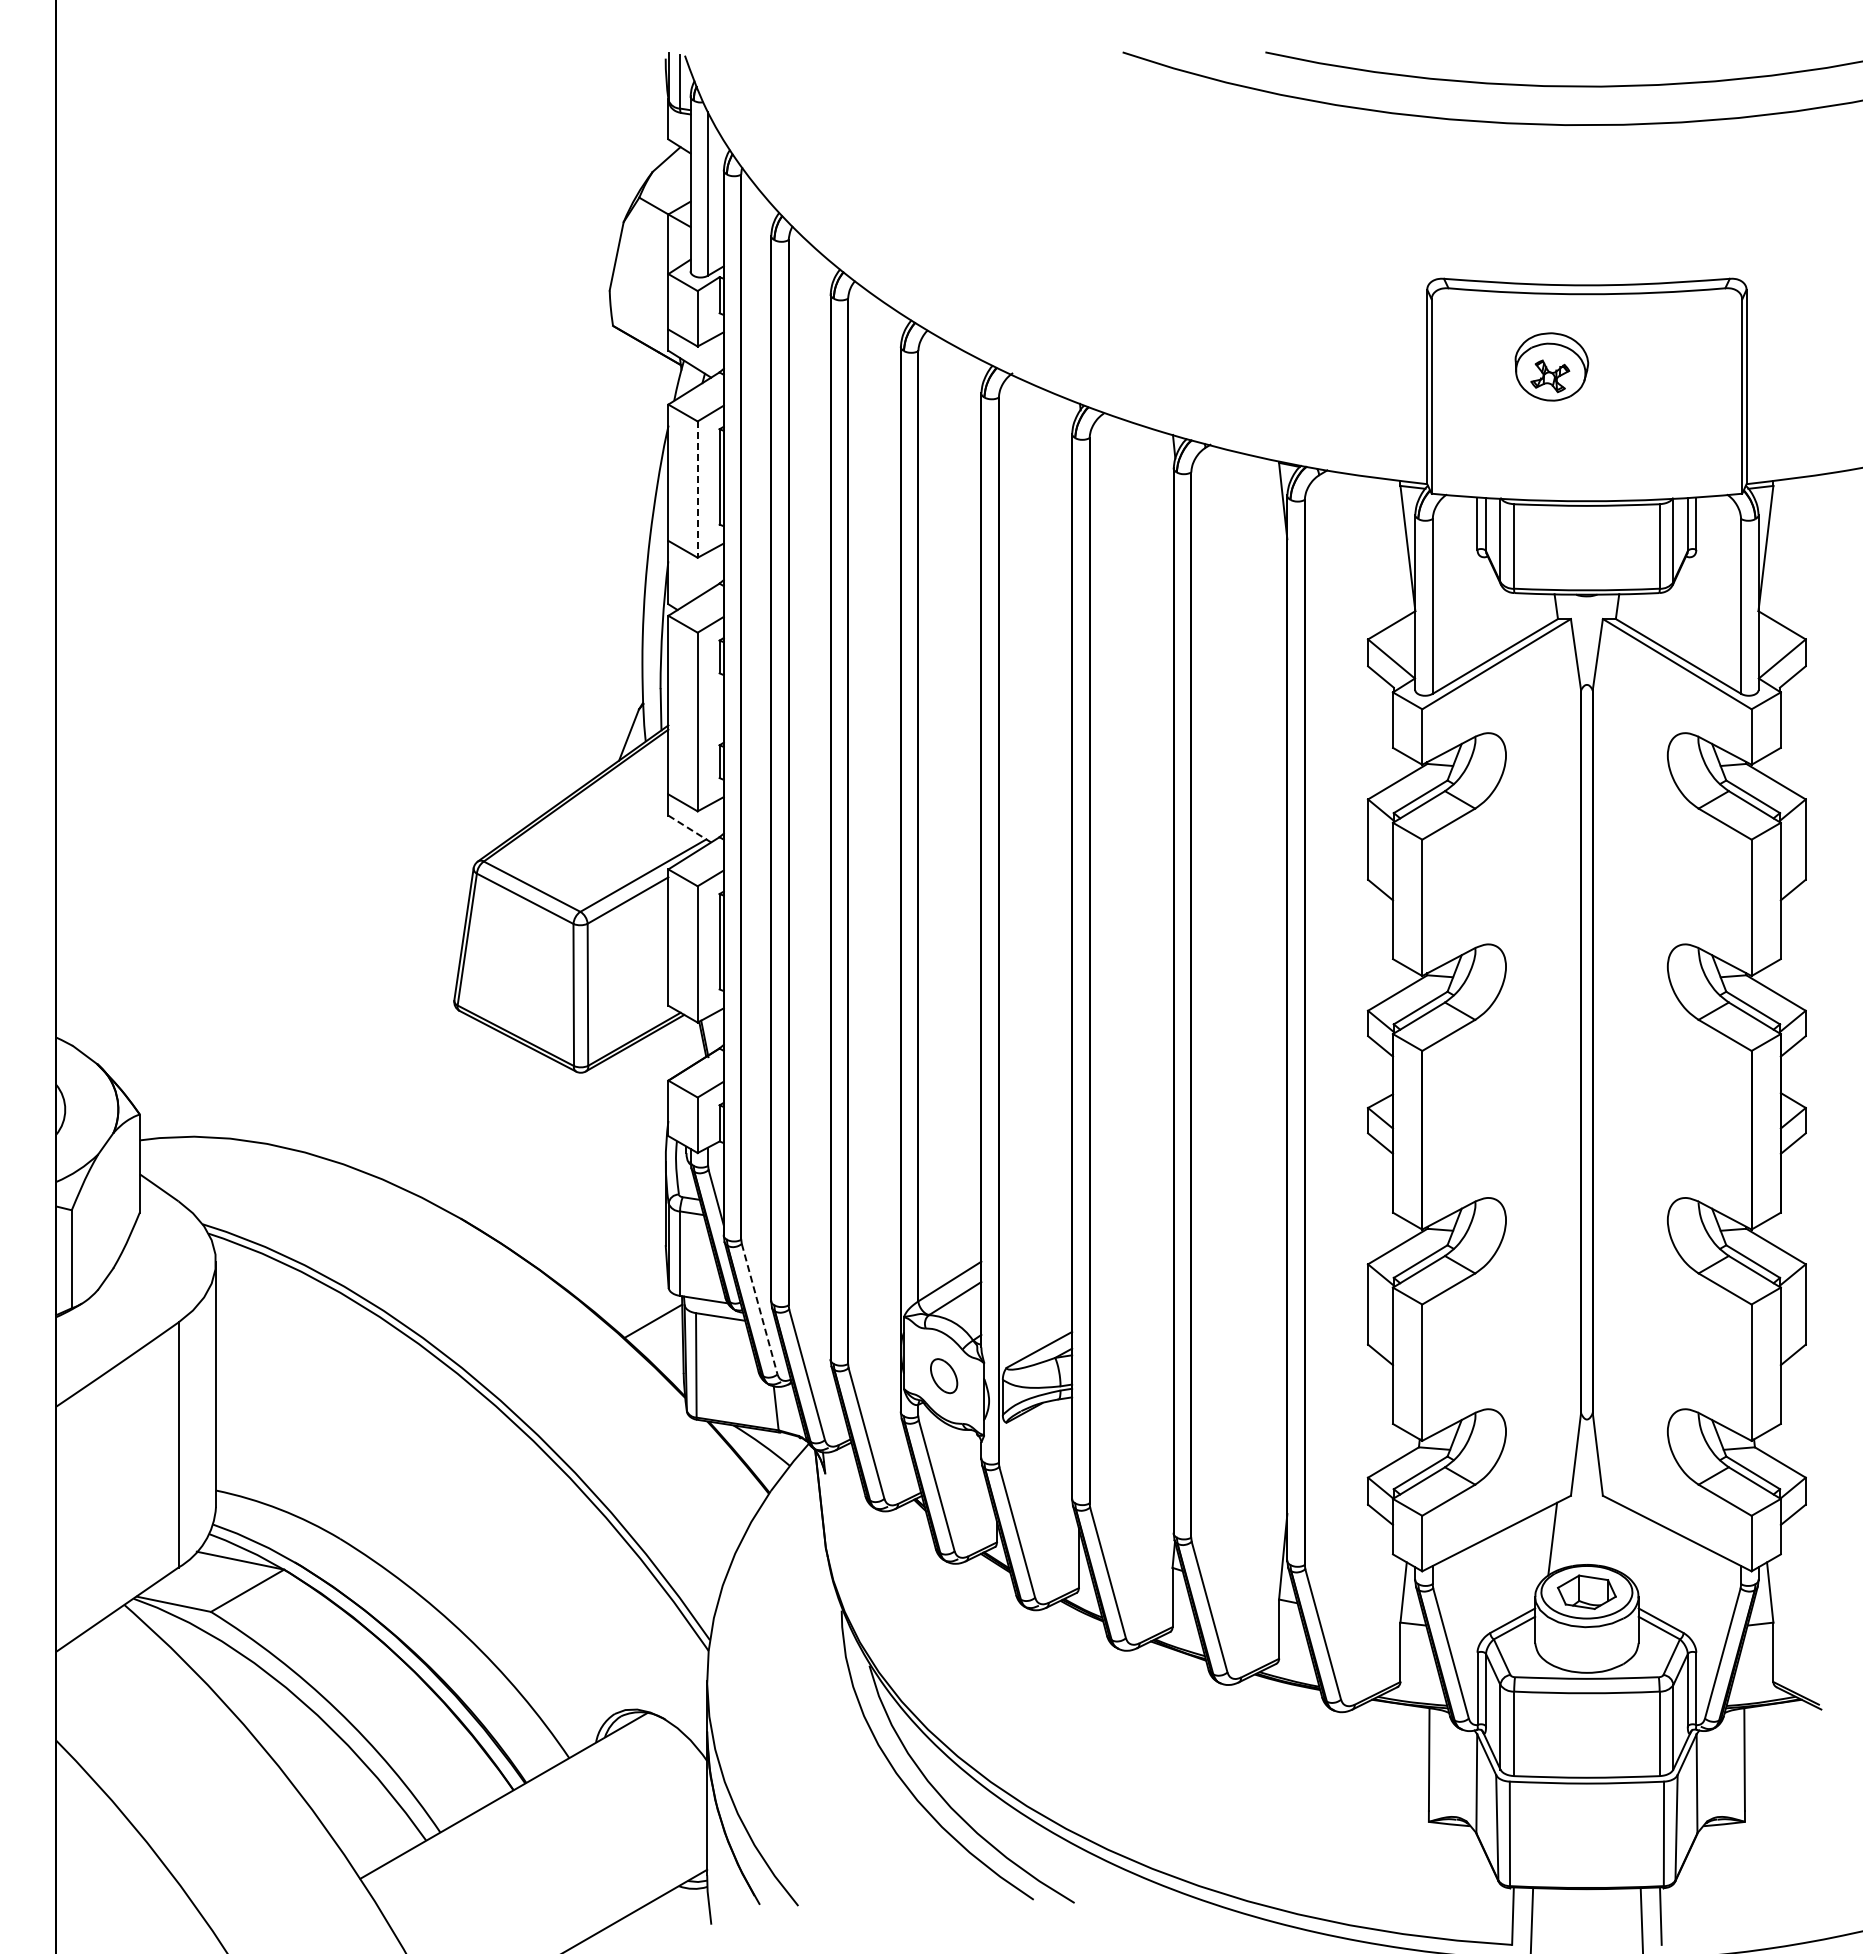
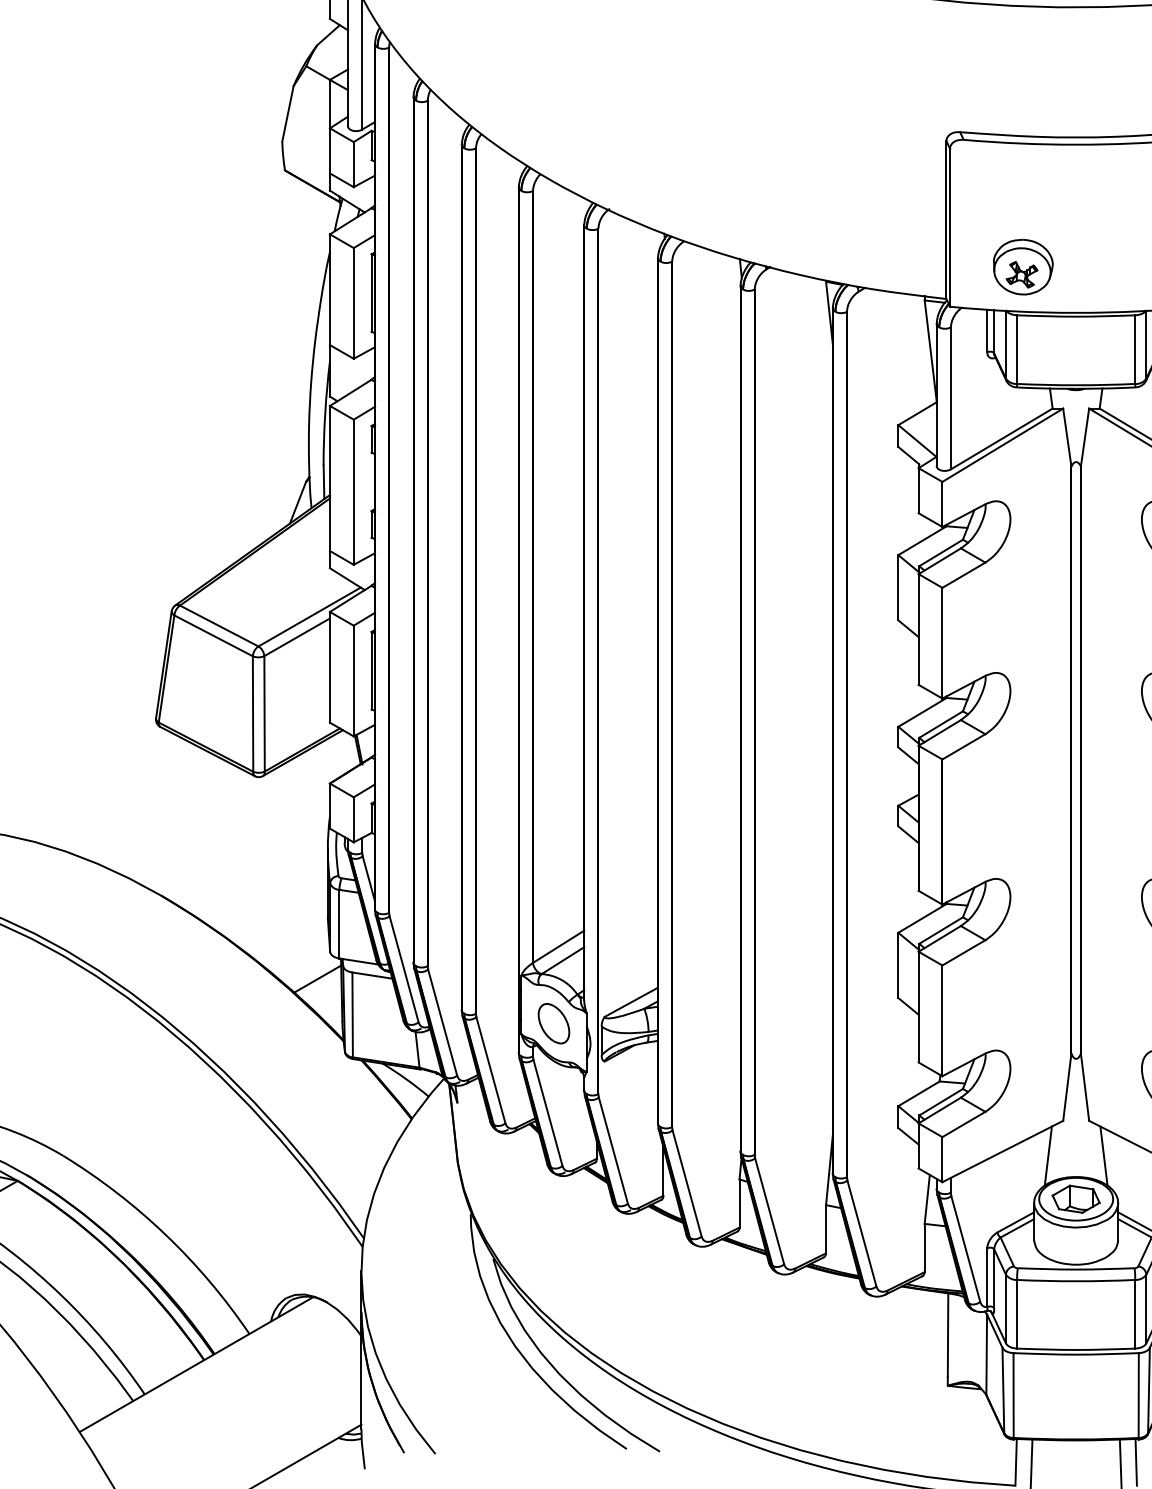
part: (1551, 366) -> (1023, 266), moved
line: (697, 490) -> (353, 304), dashed -> solid
line: (690, 829) -> (347, 579), dashed -> solid
line: (759, 1309) -> (403, 969), dashed -> solid
part: (943, 1375) -> (553, 1023), size x1.43
line: (1620, 1538) -> (1103, 1155), added

